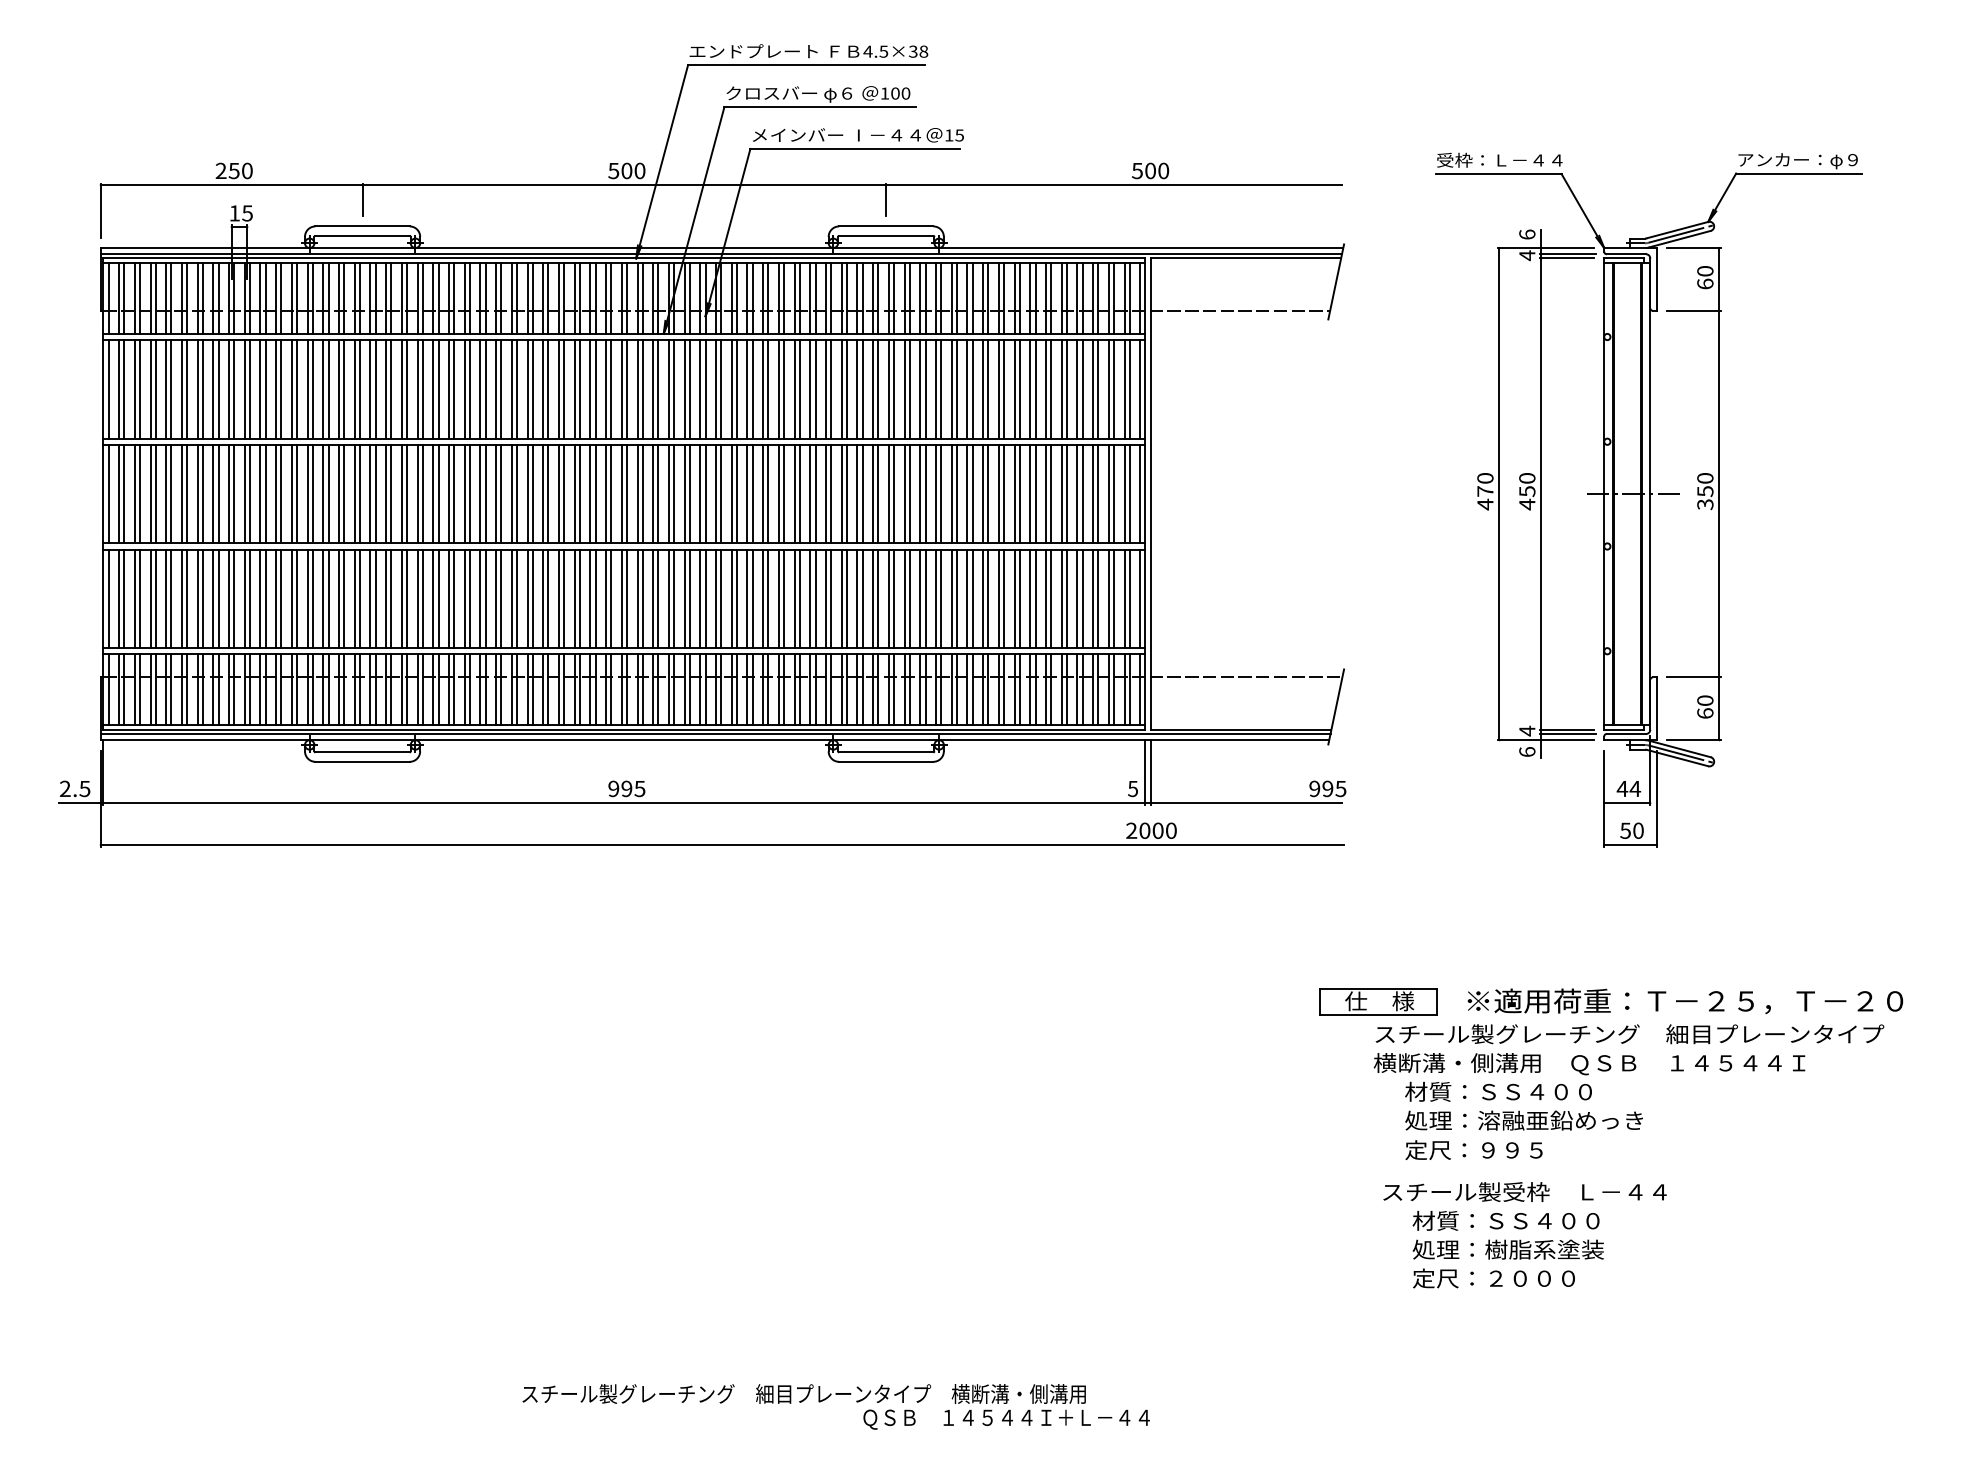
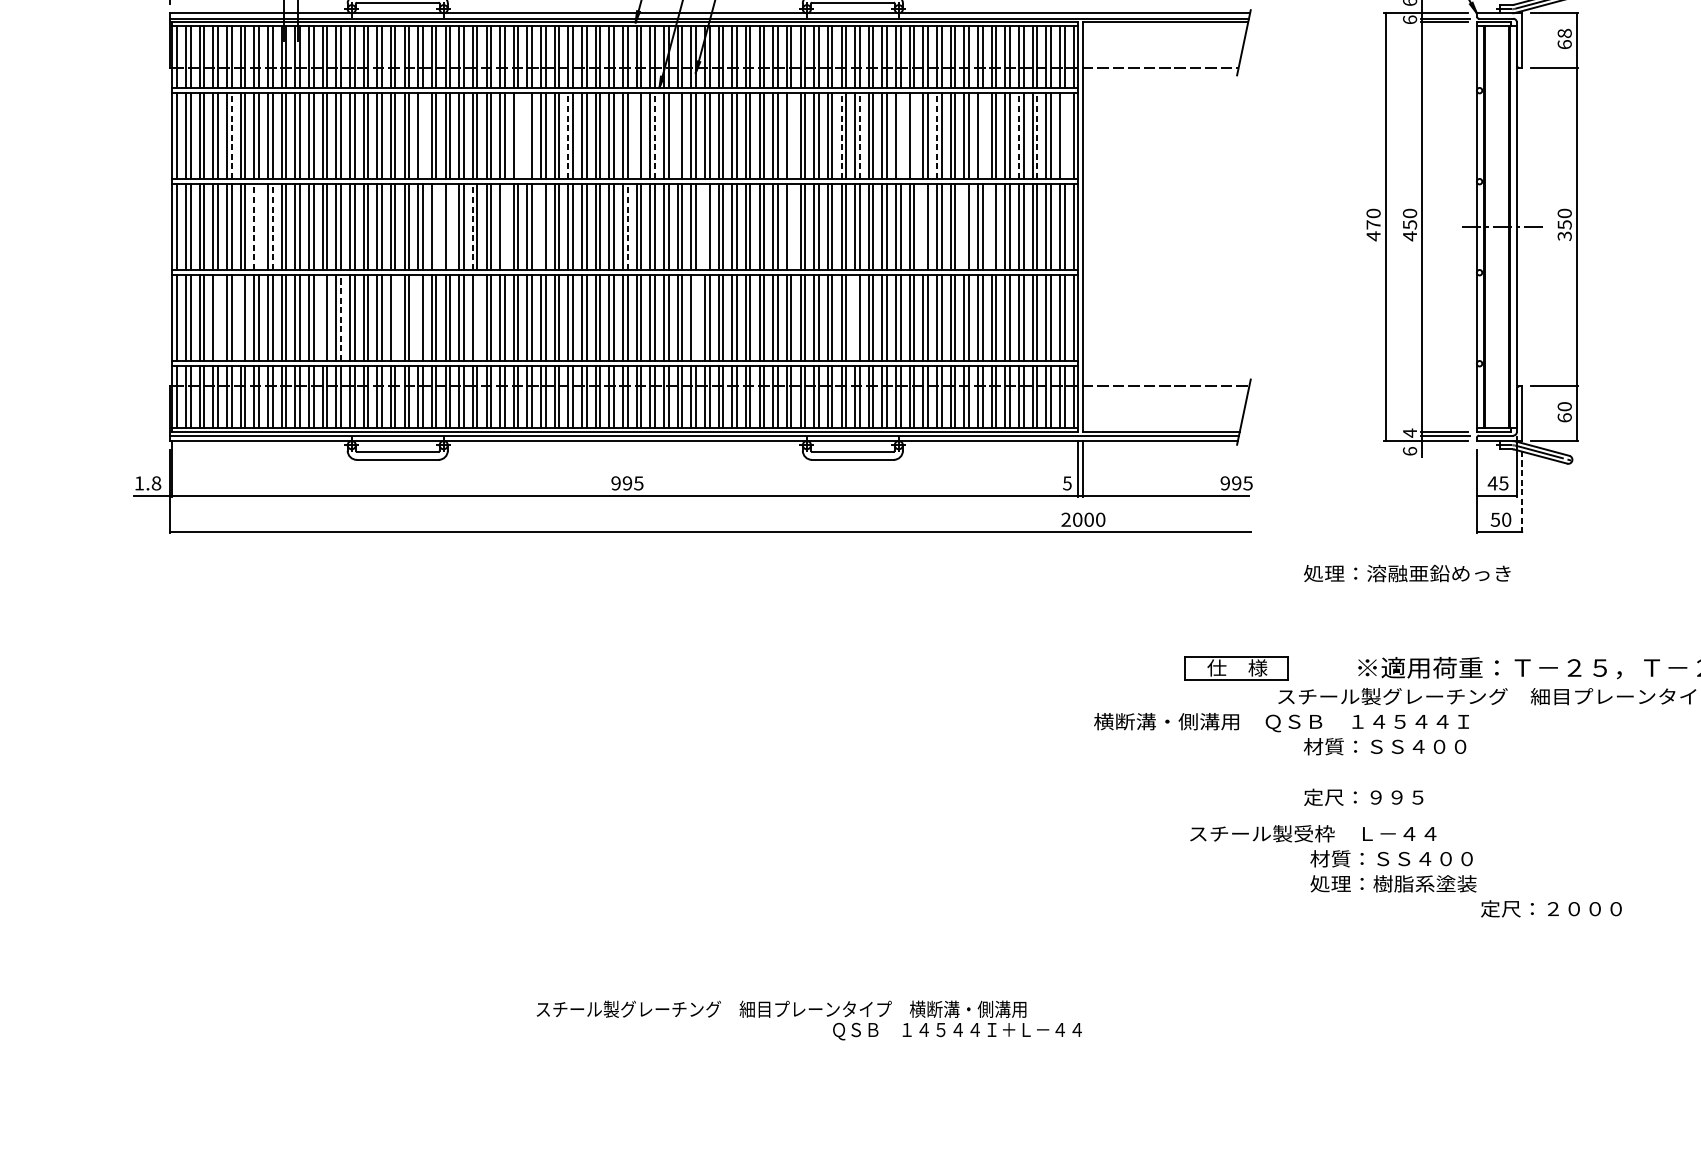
text: (1527, 255) -> (1410, 19), 4 -> 6
text: (1705, 271) -> (1564, 33), 60 -> 68
line: (171, 388) -> (231, 135), solid -> dashed
line: (558, 388) -> (568, 135), solid -> dashed
line: (658, 388) -> (654, 135), solid -> dashed
line: (873, 388) -> (841, 135), solid -> dashed
line: (894, 388) -> (860, 135), solid -> dashed
line: (983, 388) -> (937, 135), solid -> dashed
line: (1077, 388) -> (1019, 135), solid -> dashed
line: (1098, 388) -> (1037, 135), solid -> dashed
line: (391, 389) -> (422, 136), removed
line: (501, 389) -> (518, 136), removed
line: (511, 389) -> (527, 136), removed
line: (637, 389) -> (636, 136), removed
line: (684, 389) -> (677, 136), removed
line: (815, 389) -> (791, 136), removed
line: (941, 389) -> (900, 136), removed
line: (956, 389) -> (913, 136), removed
line: (1035, 389) -> (982, 136), removed
line: (1129, 389) -> (1064, 136), removed
line: (197, 493) -> (254, 226), solid -> dashed
line: (202, 493) -> (258, 226), removed
line: (218, 493) -> (272, 226), solid -> dashed
line: (407, 493) -> (436, 226), removed
line: (422, 493) -> (449, 226), removed
line: (448, 493) -> (472, 226), solid -> dashed
line: (485, 493) -> (504, 226), removed
line: (527, 493) -> (541, 226), removed
line: (627, 493) -> (627, 226), solid -> dashed
line: (716, 493) -> (705, 226), removed
line: (815, 493) -> (791, 226), removed
line: (967, 493) -> (923, 226), removed
line: (1014, 493) -> (964, 226), removed
line: (1045, 493) -> (991, 226), removed
line: (155, 598) -> (217, 317), removed
line: (181, 598) -> (240, 317), removed
line: (276, 598) -> (322, 317), removed
line: (297, 598) -> (341, 317), solid -> dashed
line: (359, 598) -> (395, 317), removed
line: (386, 598) -> (418, 317), removed
line: (454, 598) -> (477, 317), removed
line: (705, 598) -> (695, 317), removed
line: (888, 598) -> (854, 317), removed
text: (75, 788) -> (148, 483), 2.5 -> 1.8
text: (1635, 789) -> (1504, 483), 44 -> 45
line: (1656, 798) -> (1522, 491), solid -> dashed
part: (1378, 1001) -> (1236, 668), moved
text: (1589, 1064) -> (1281, 722), moved
text: (1523, 1120) -> (1406, 573), moved
text: (1524, 1191) -> (1312, 833), moved
text: (1493, 1278) -> (1550, 908), moved

